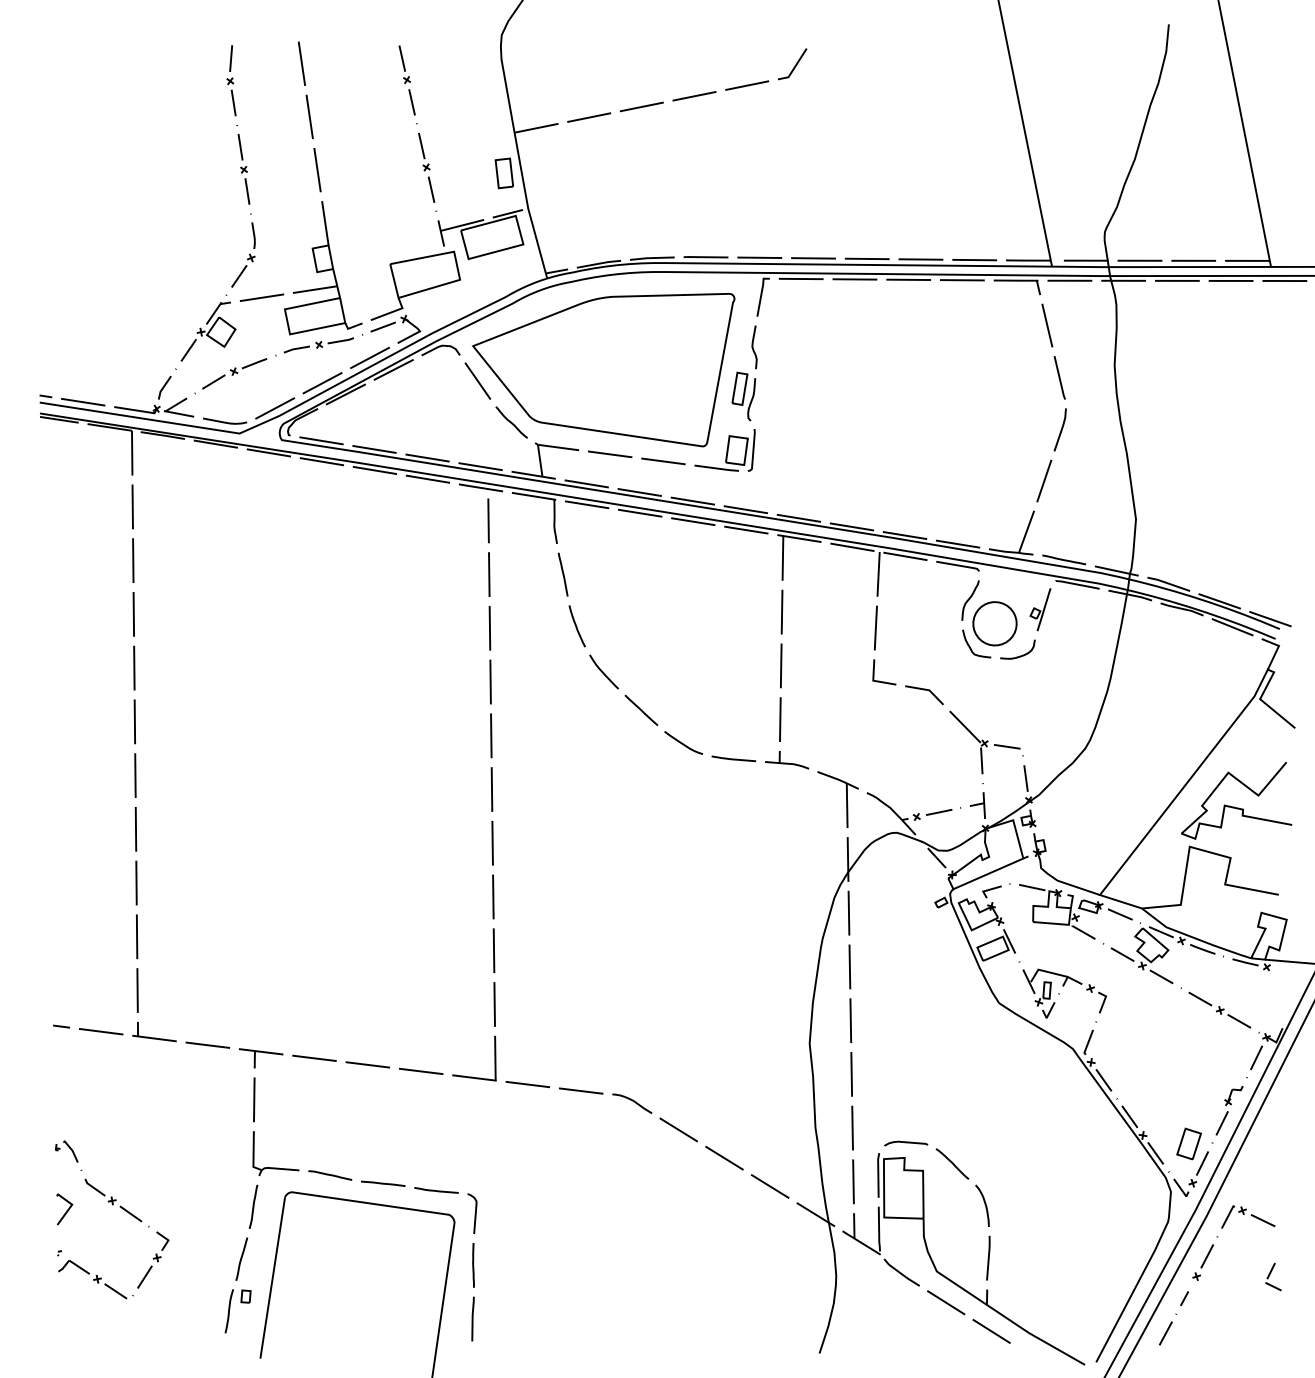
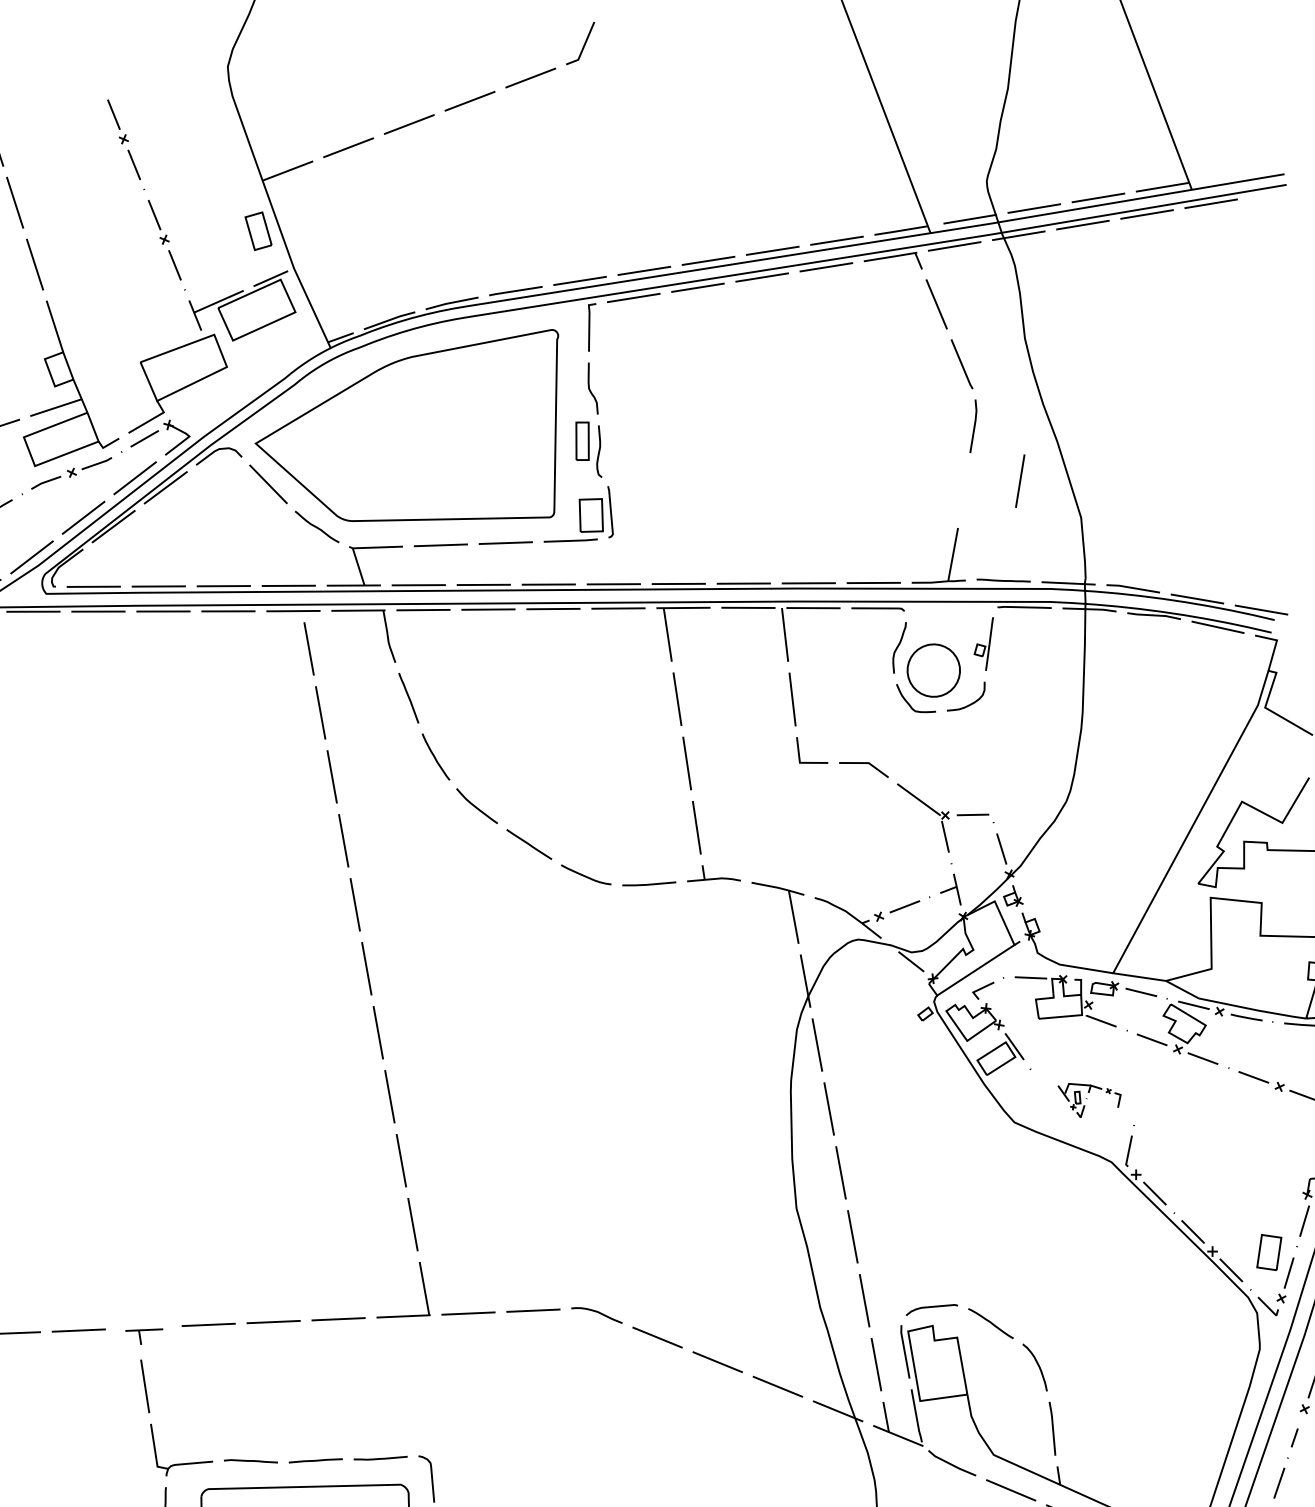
line: (1044, 480) -> (1020, 480), moved
part: (1064, 993) -> (1090, 1097), size x0.6
part: (261, 1058) -> (145, 1335), size x0.7

